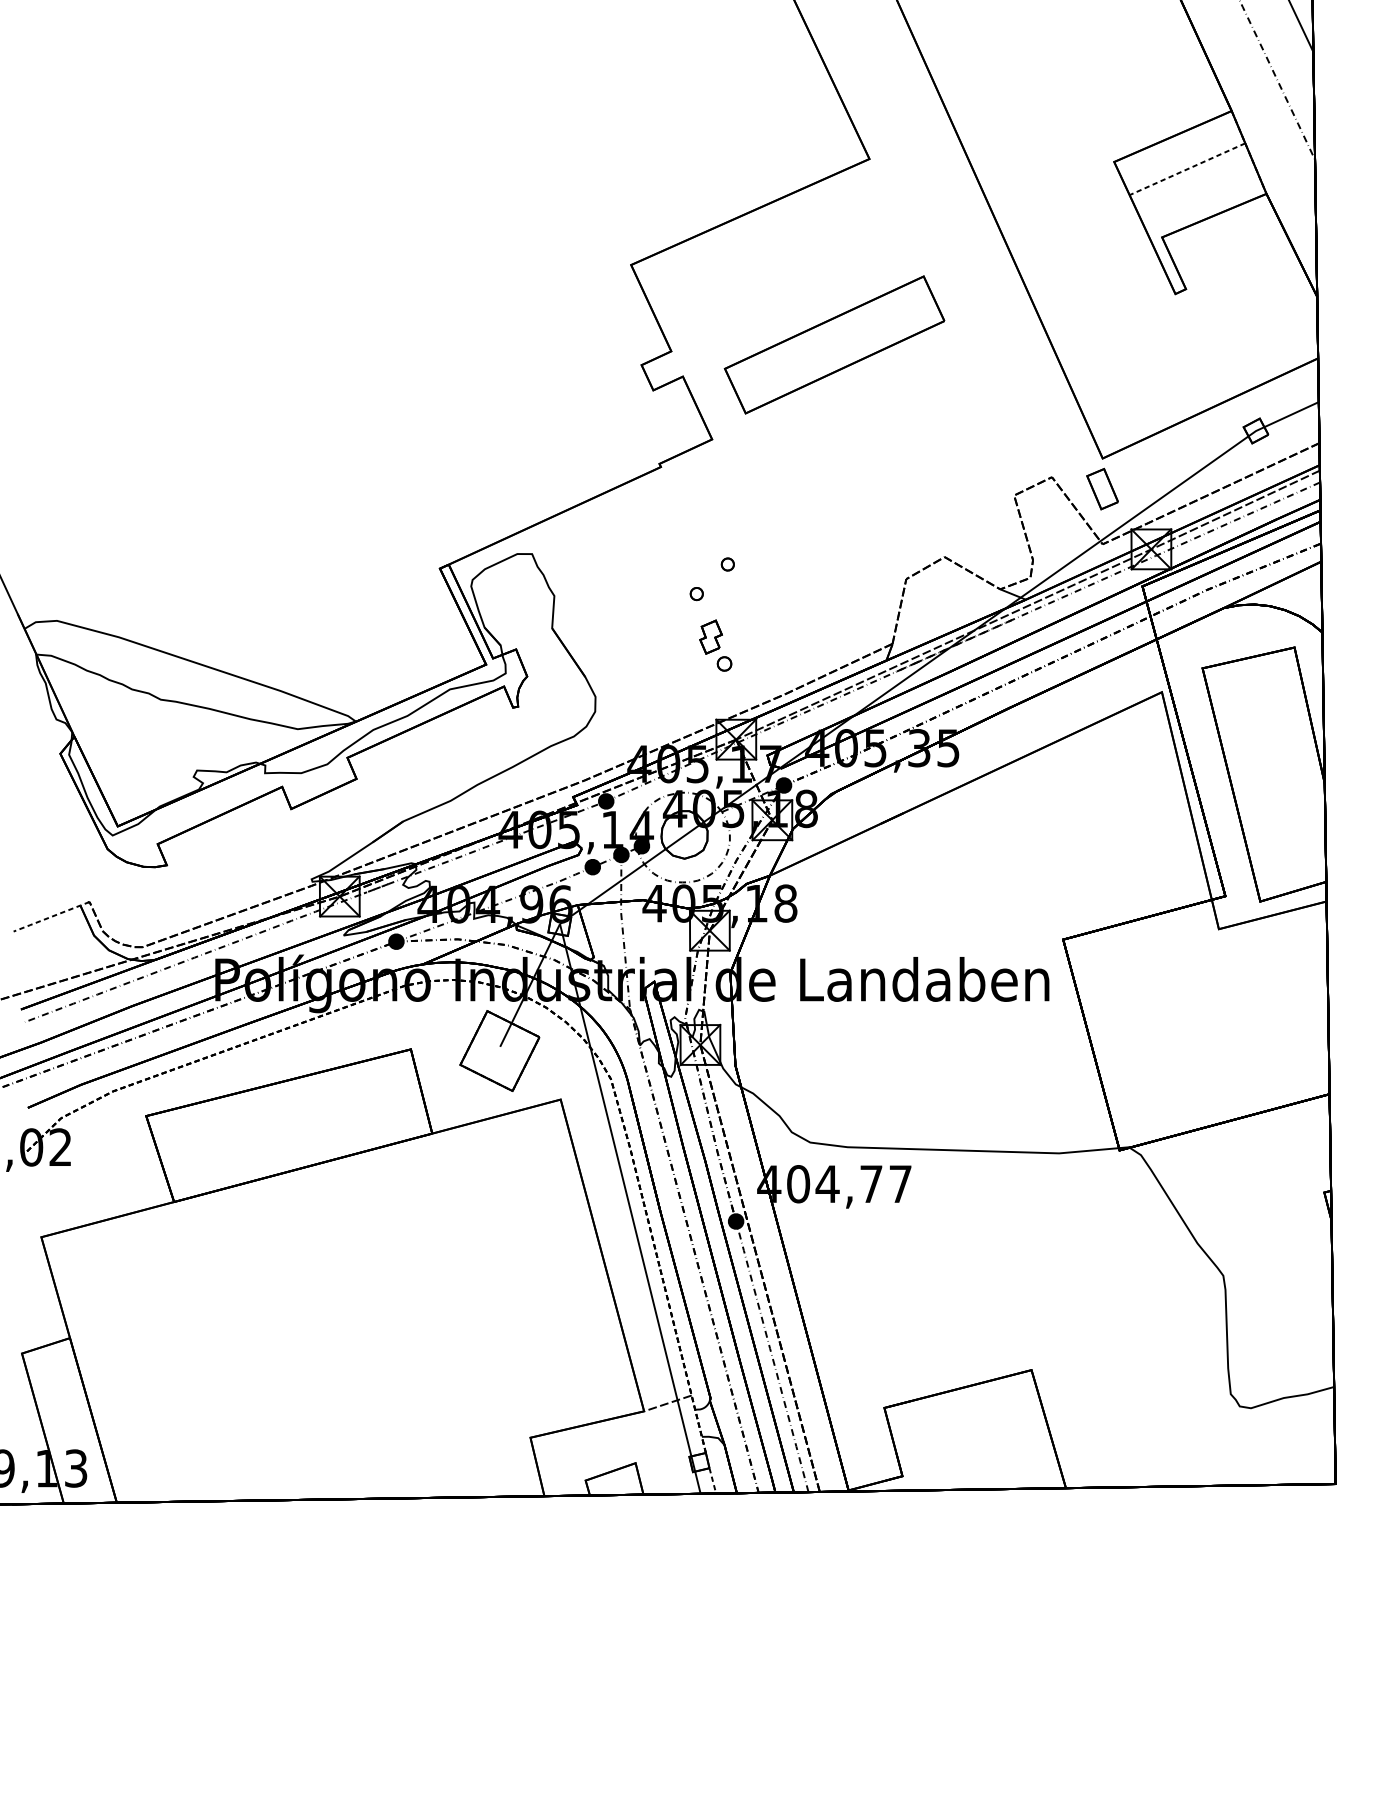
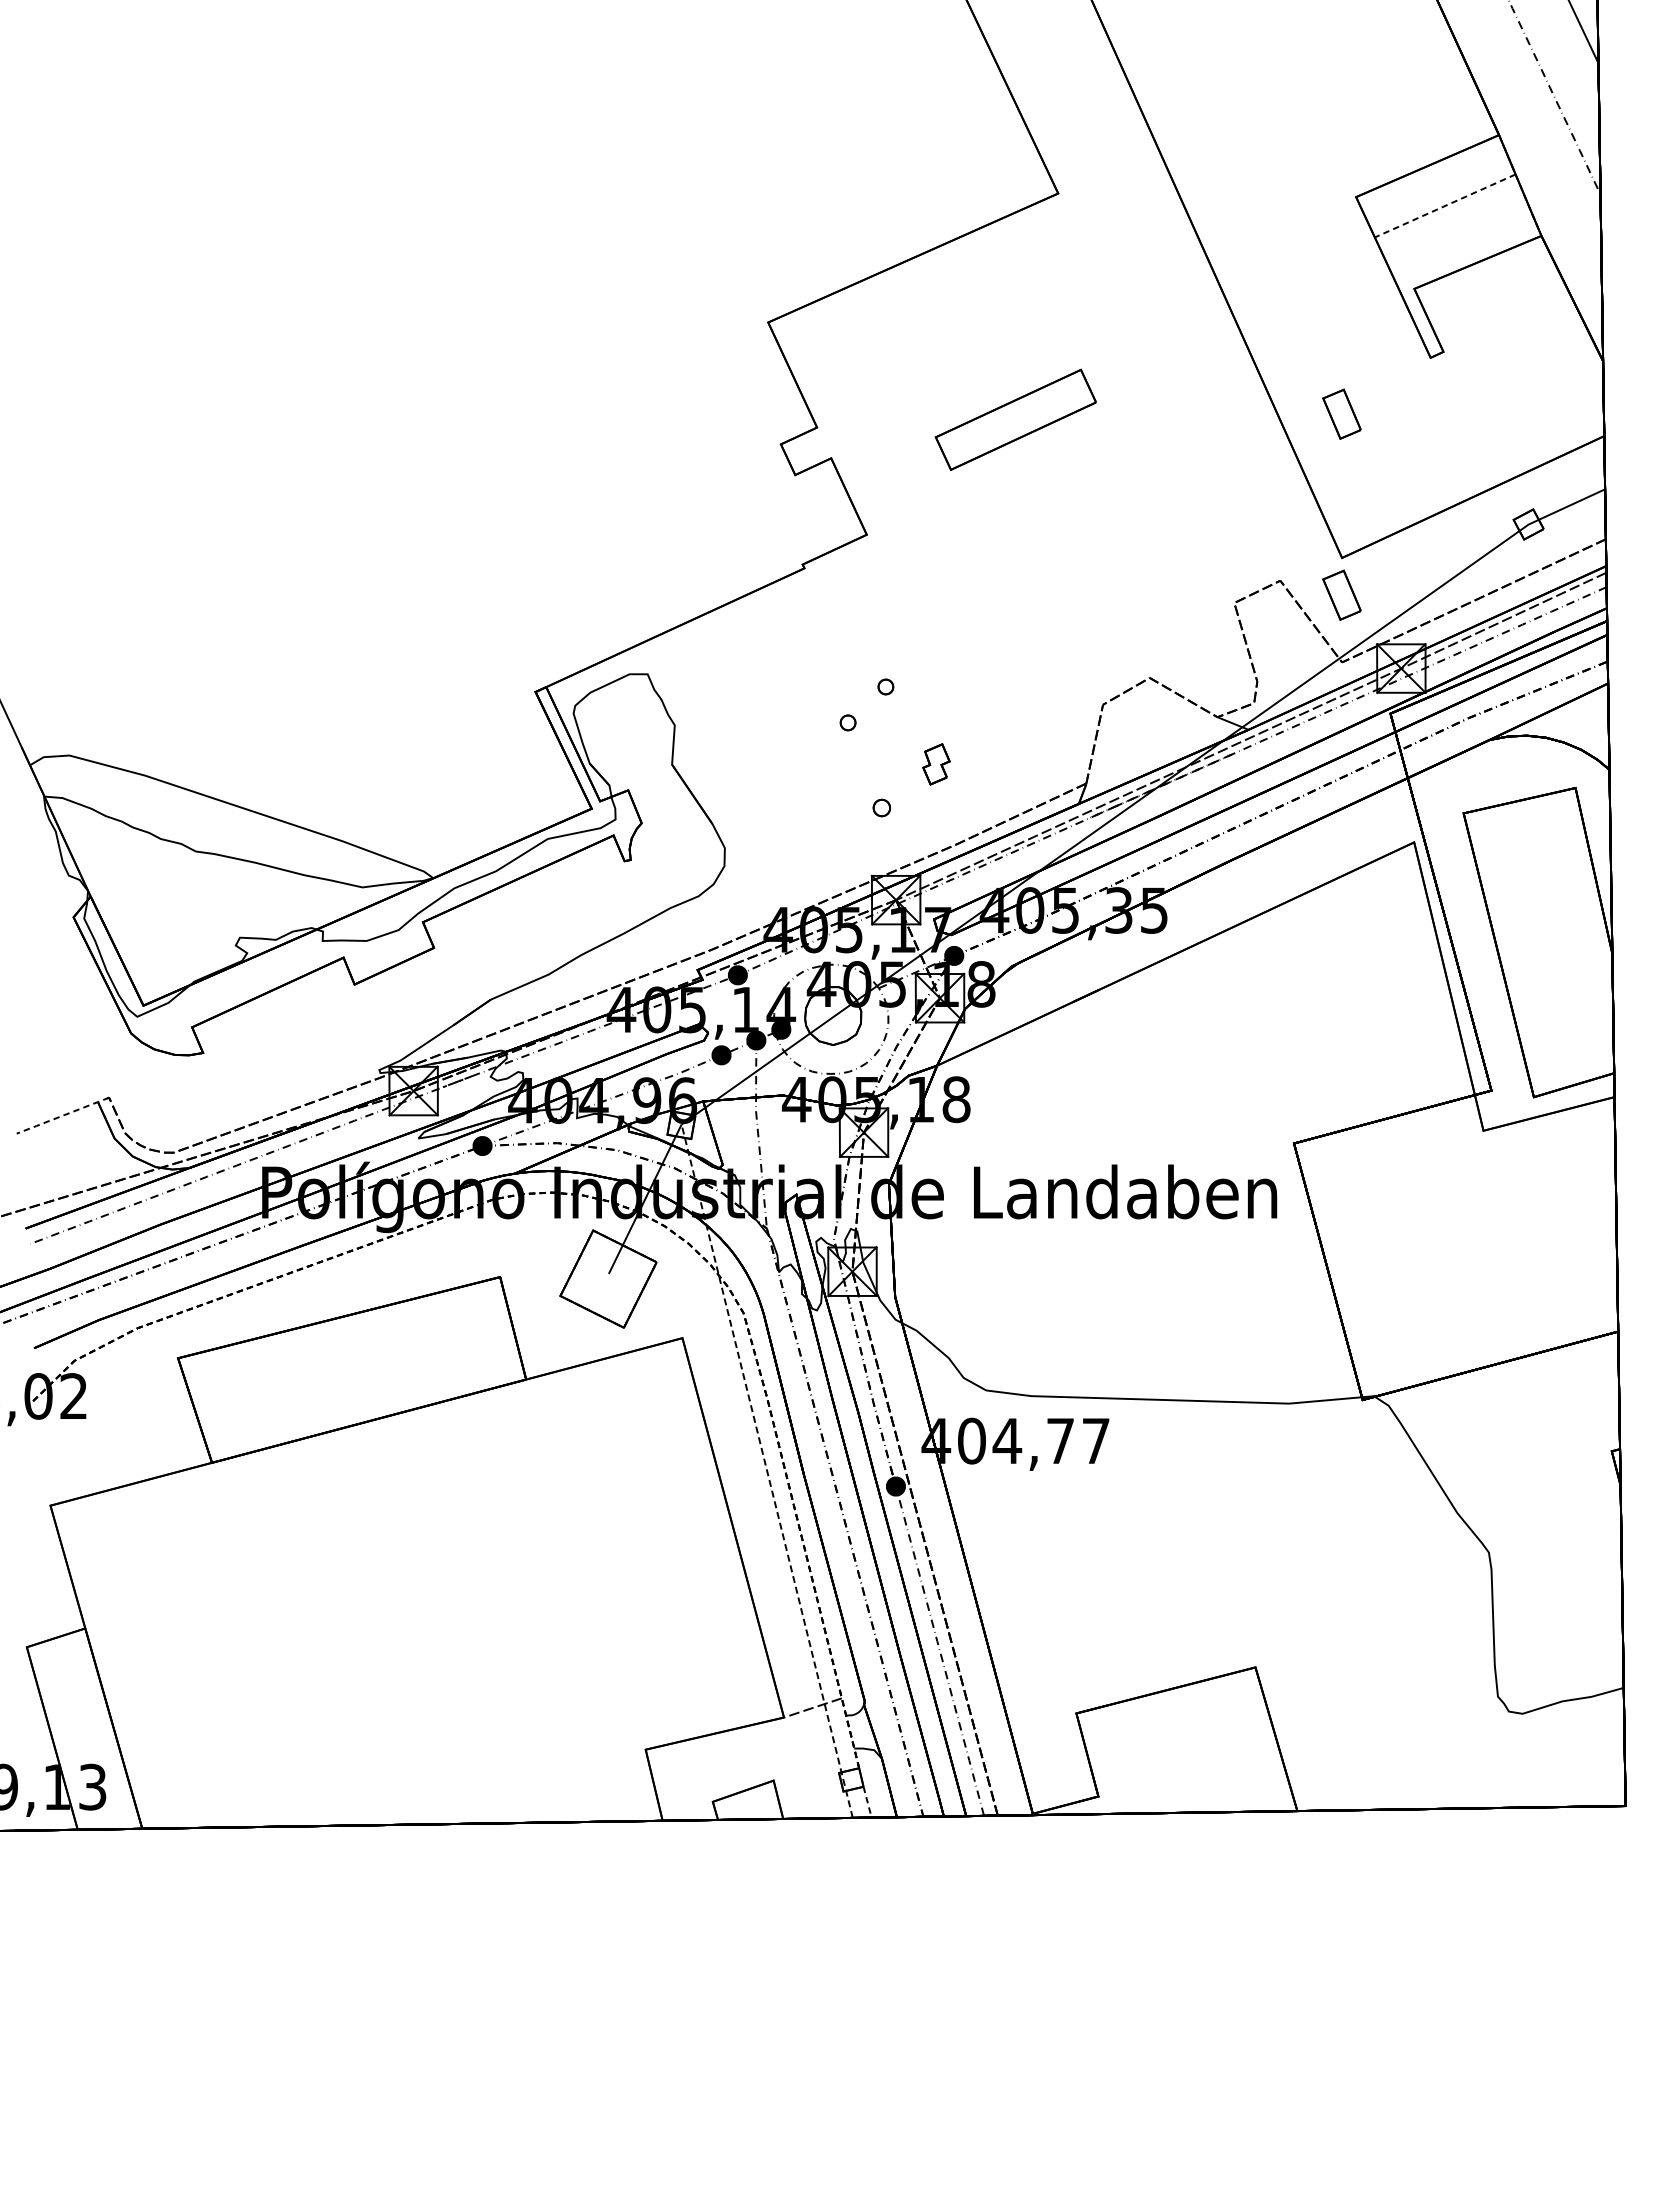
part: (1102, 339) -> (1341, 413), added
part: (834, 344) -> (1015, 419), size x0.6
part: (711, 637) -> (936, 764), moved
line: (630, 1208) -> (767, 1470), solid -> dashed

